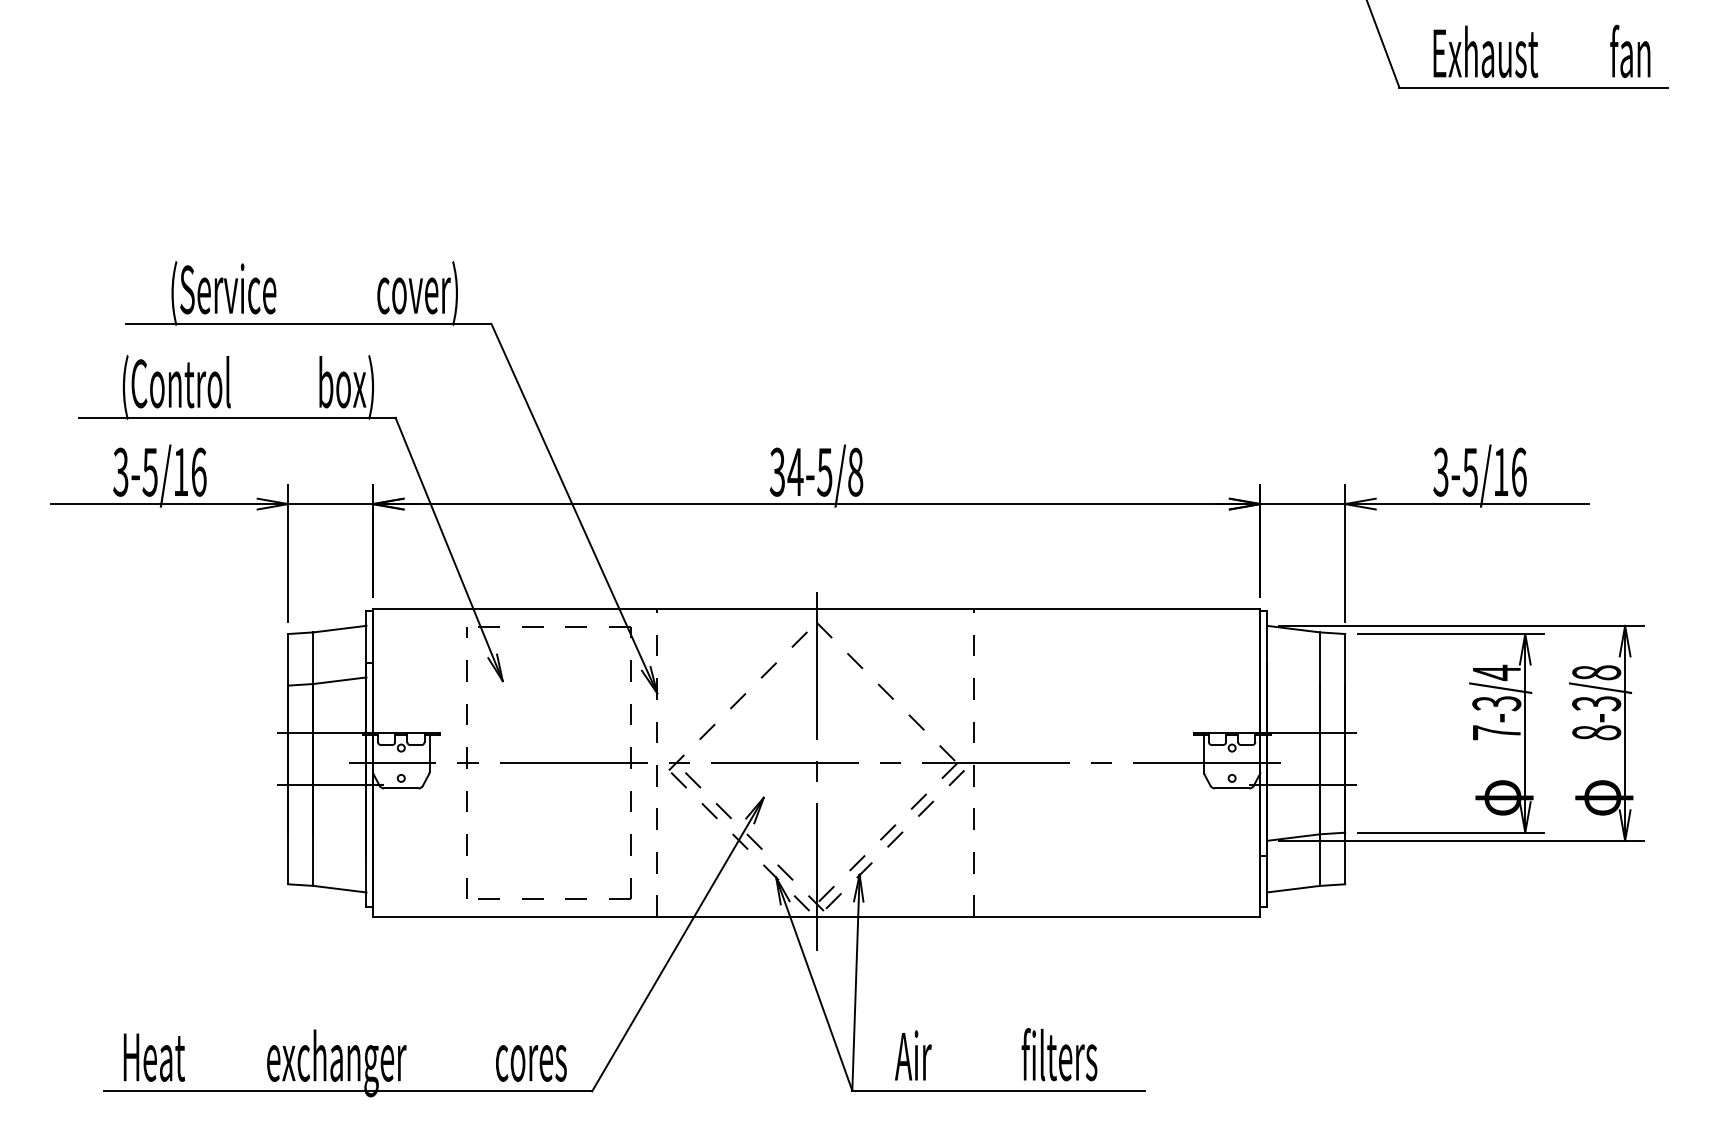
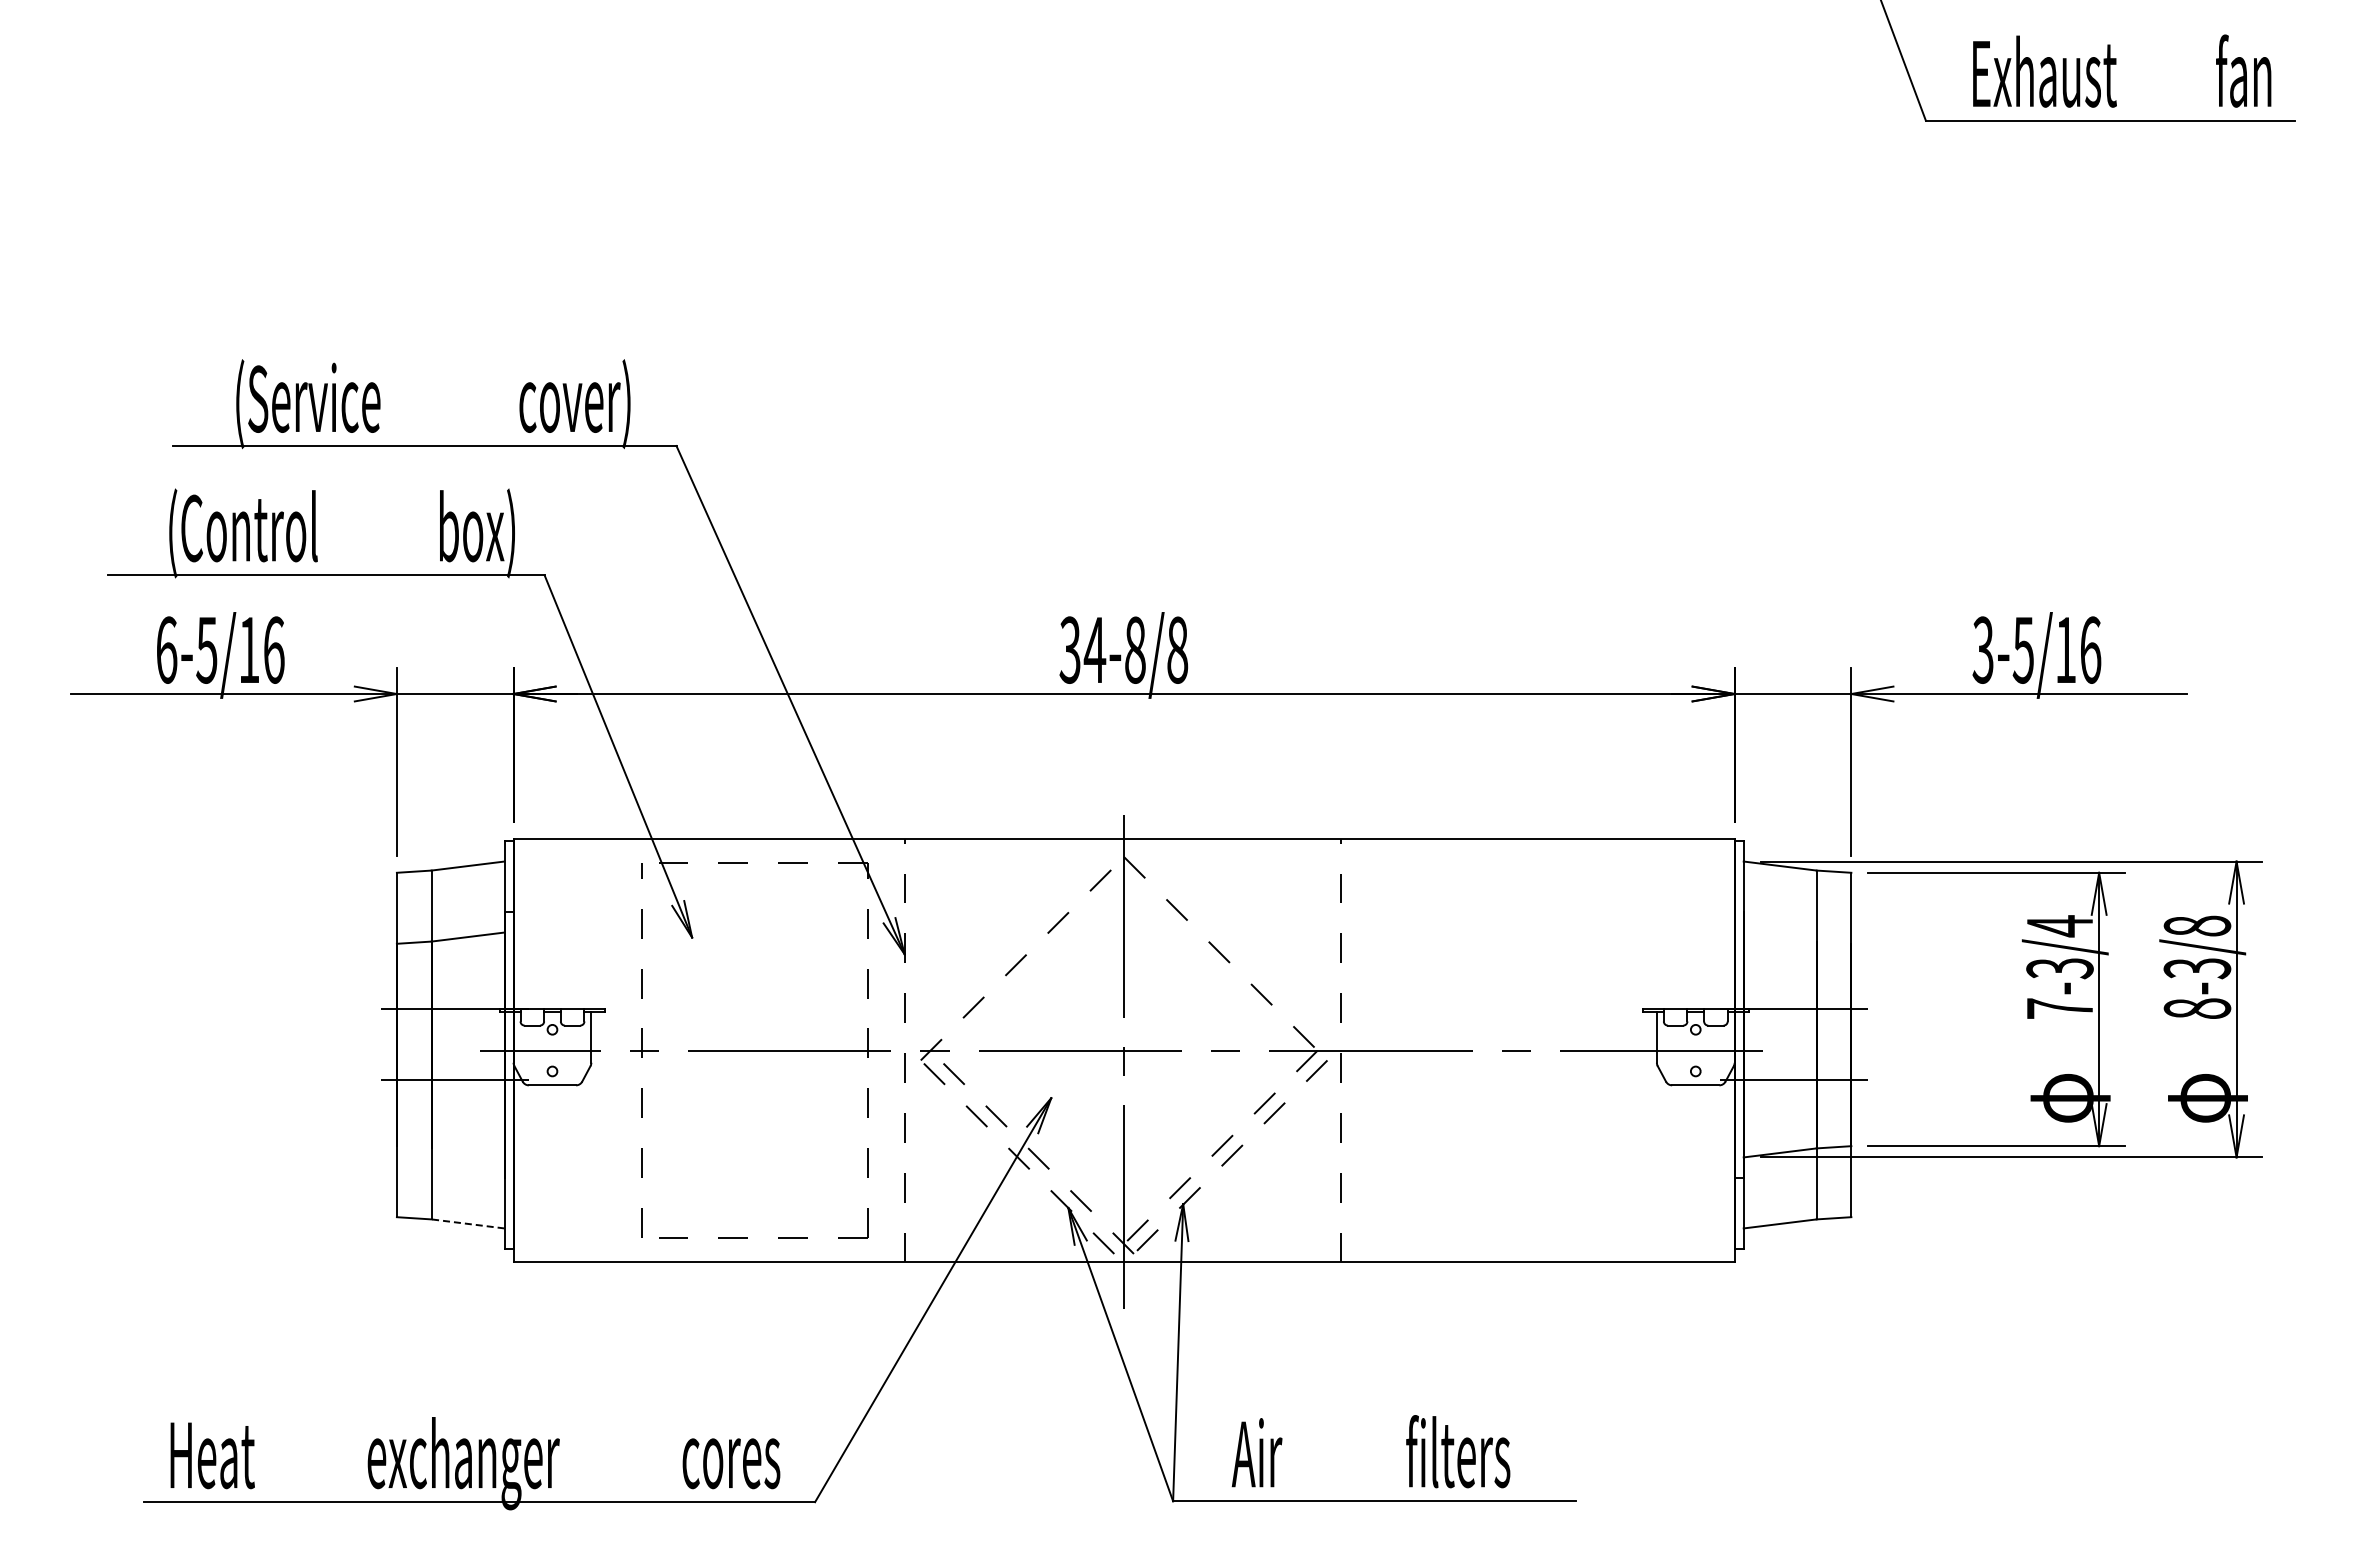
text: (120, 471) -> (166, 649), 3-5/16 -> 6-5/16
text: (824, 471) -> (1134, 649), 34-5/8 -> 34-8/8
line: (340, 888) -> (468, 1223), solid -> dashed

